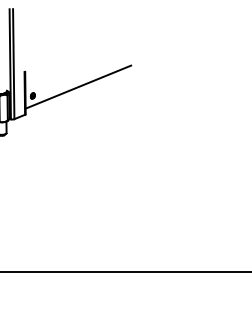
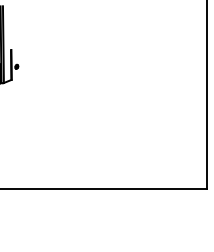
line: (78, 86) -> (48, 60), removed

